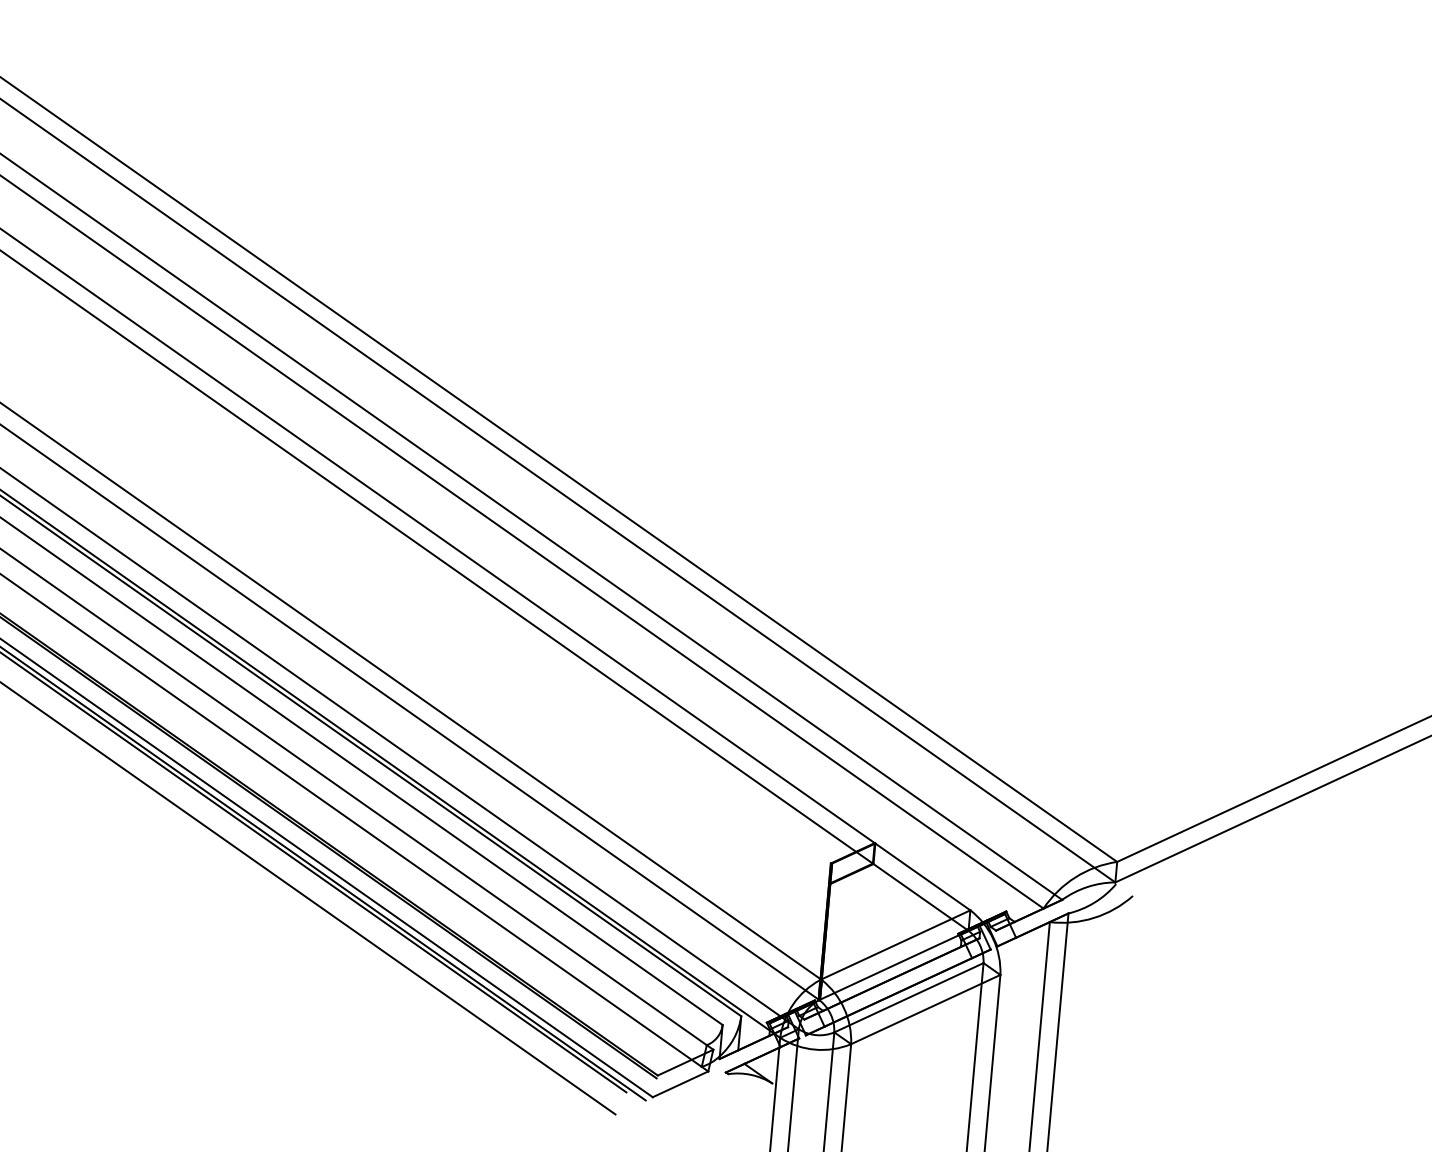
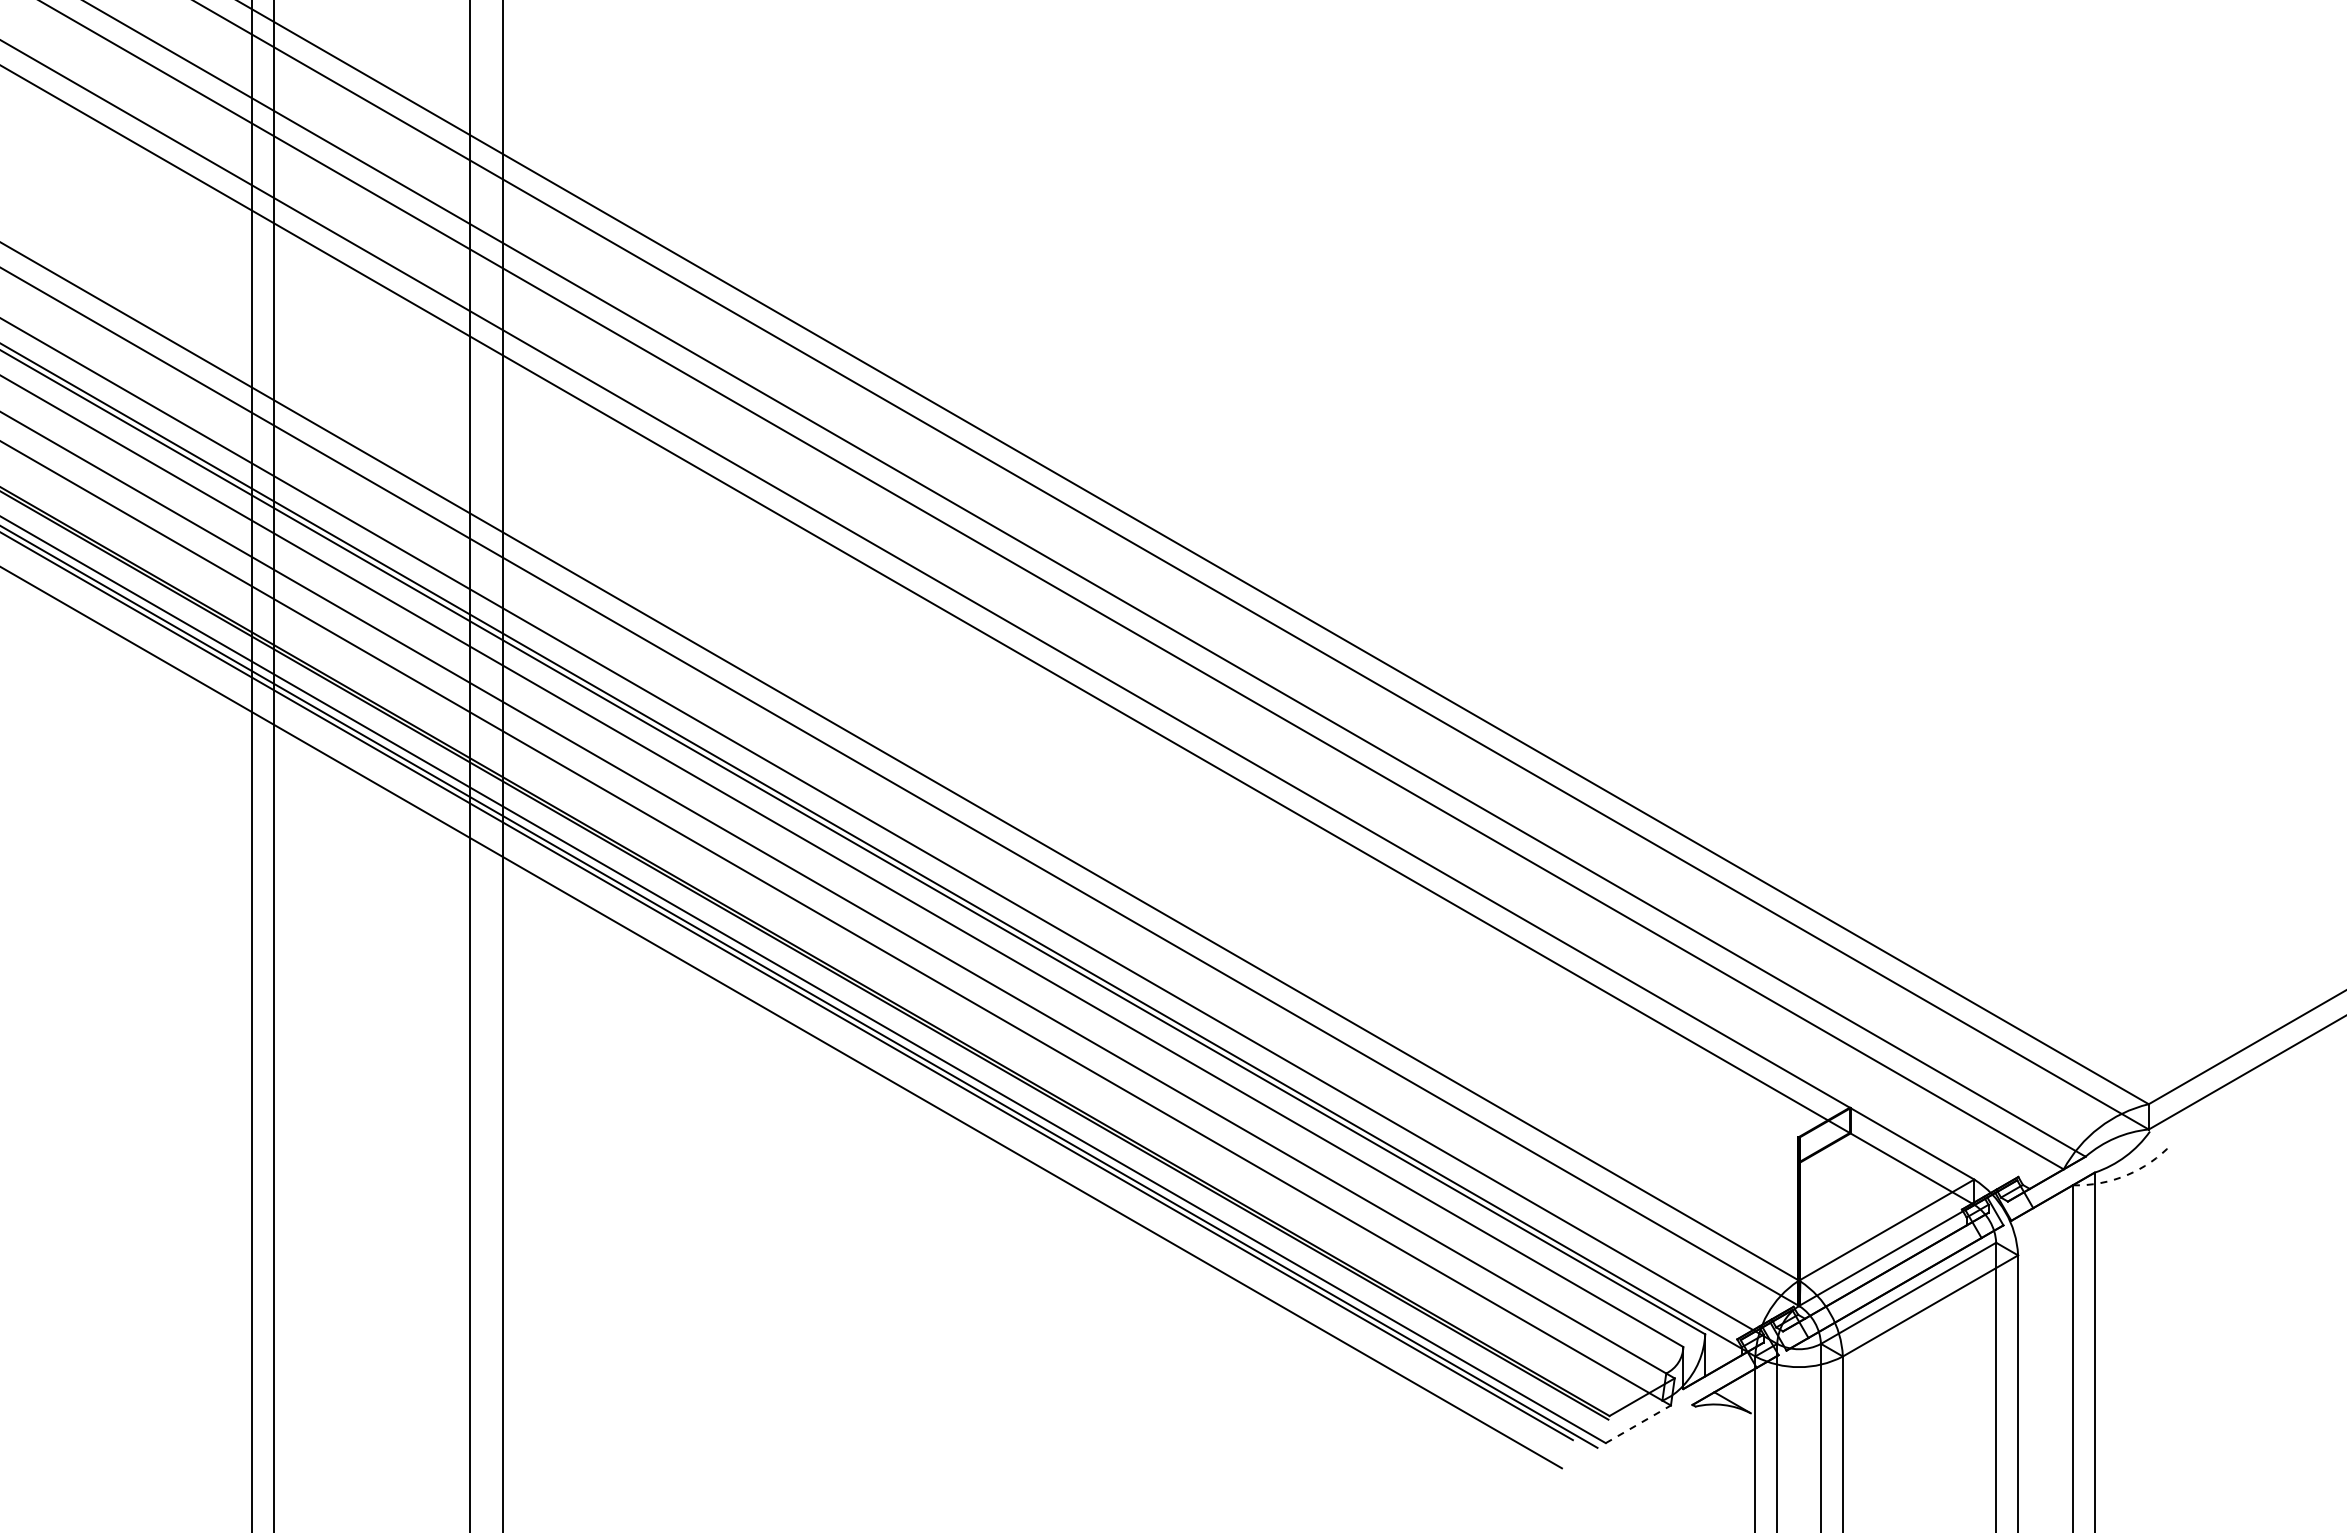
arc: (1093, 918) -> (2126, 1175), solid -> dashed
line: (680, 1084) -> (1638, 1424), solid -> dashed

